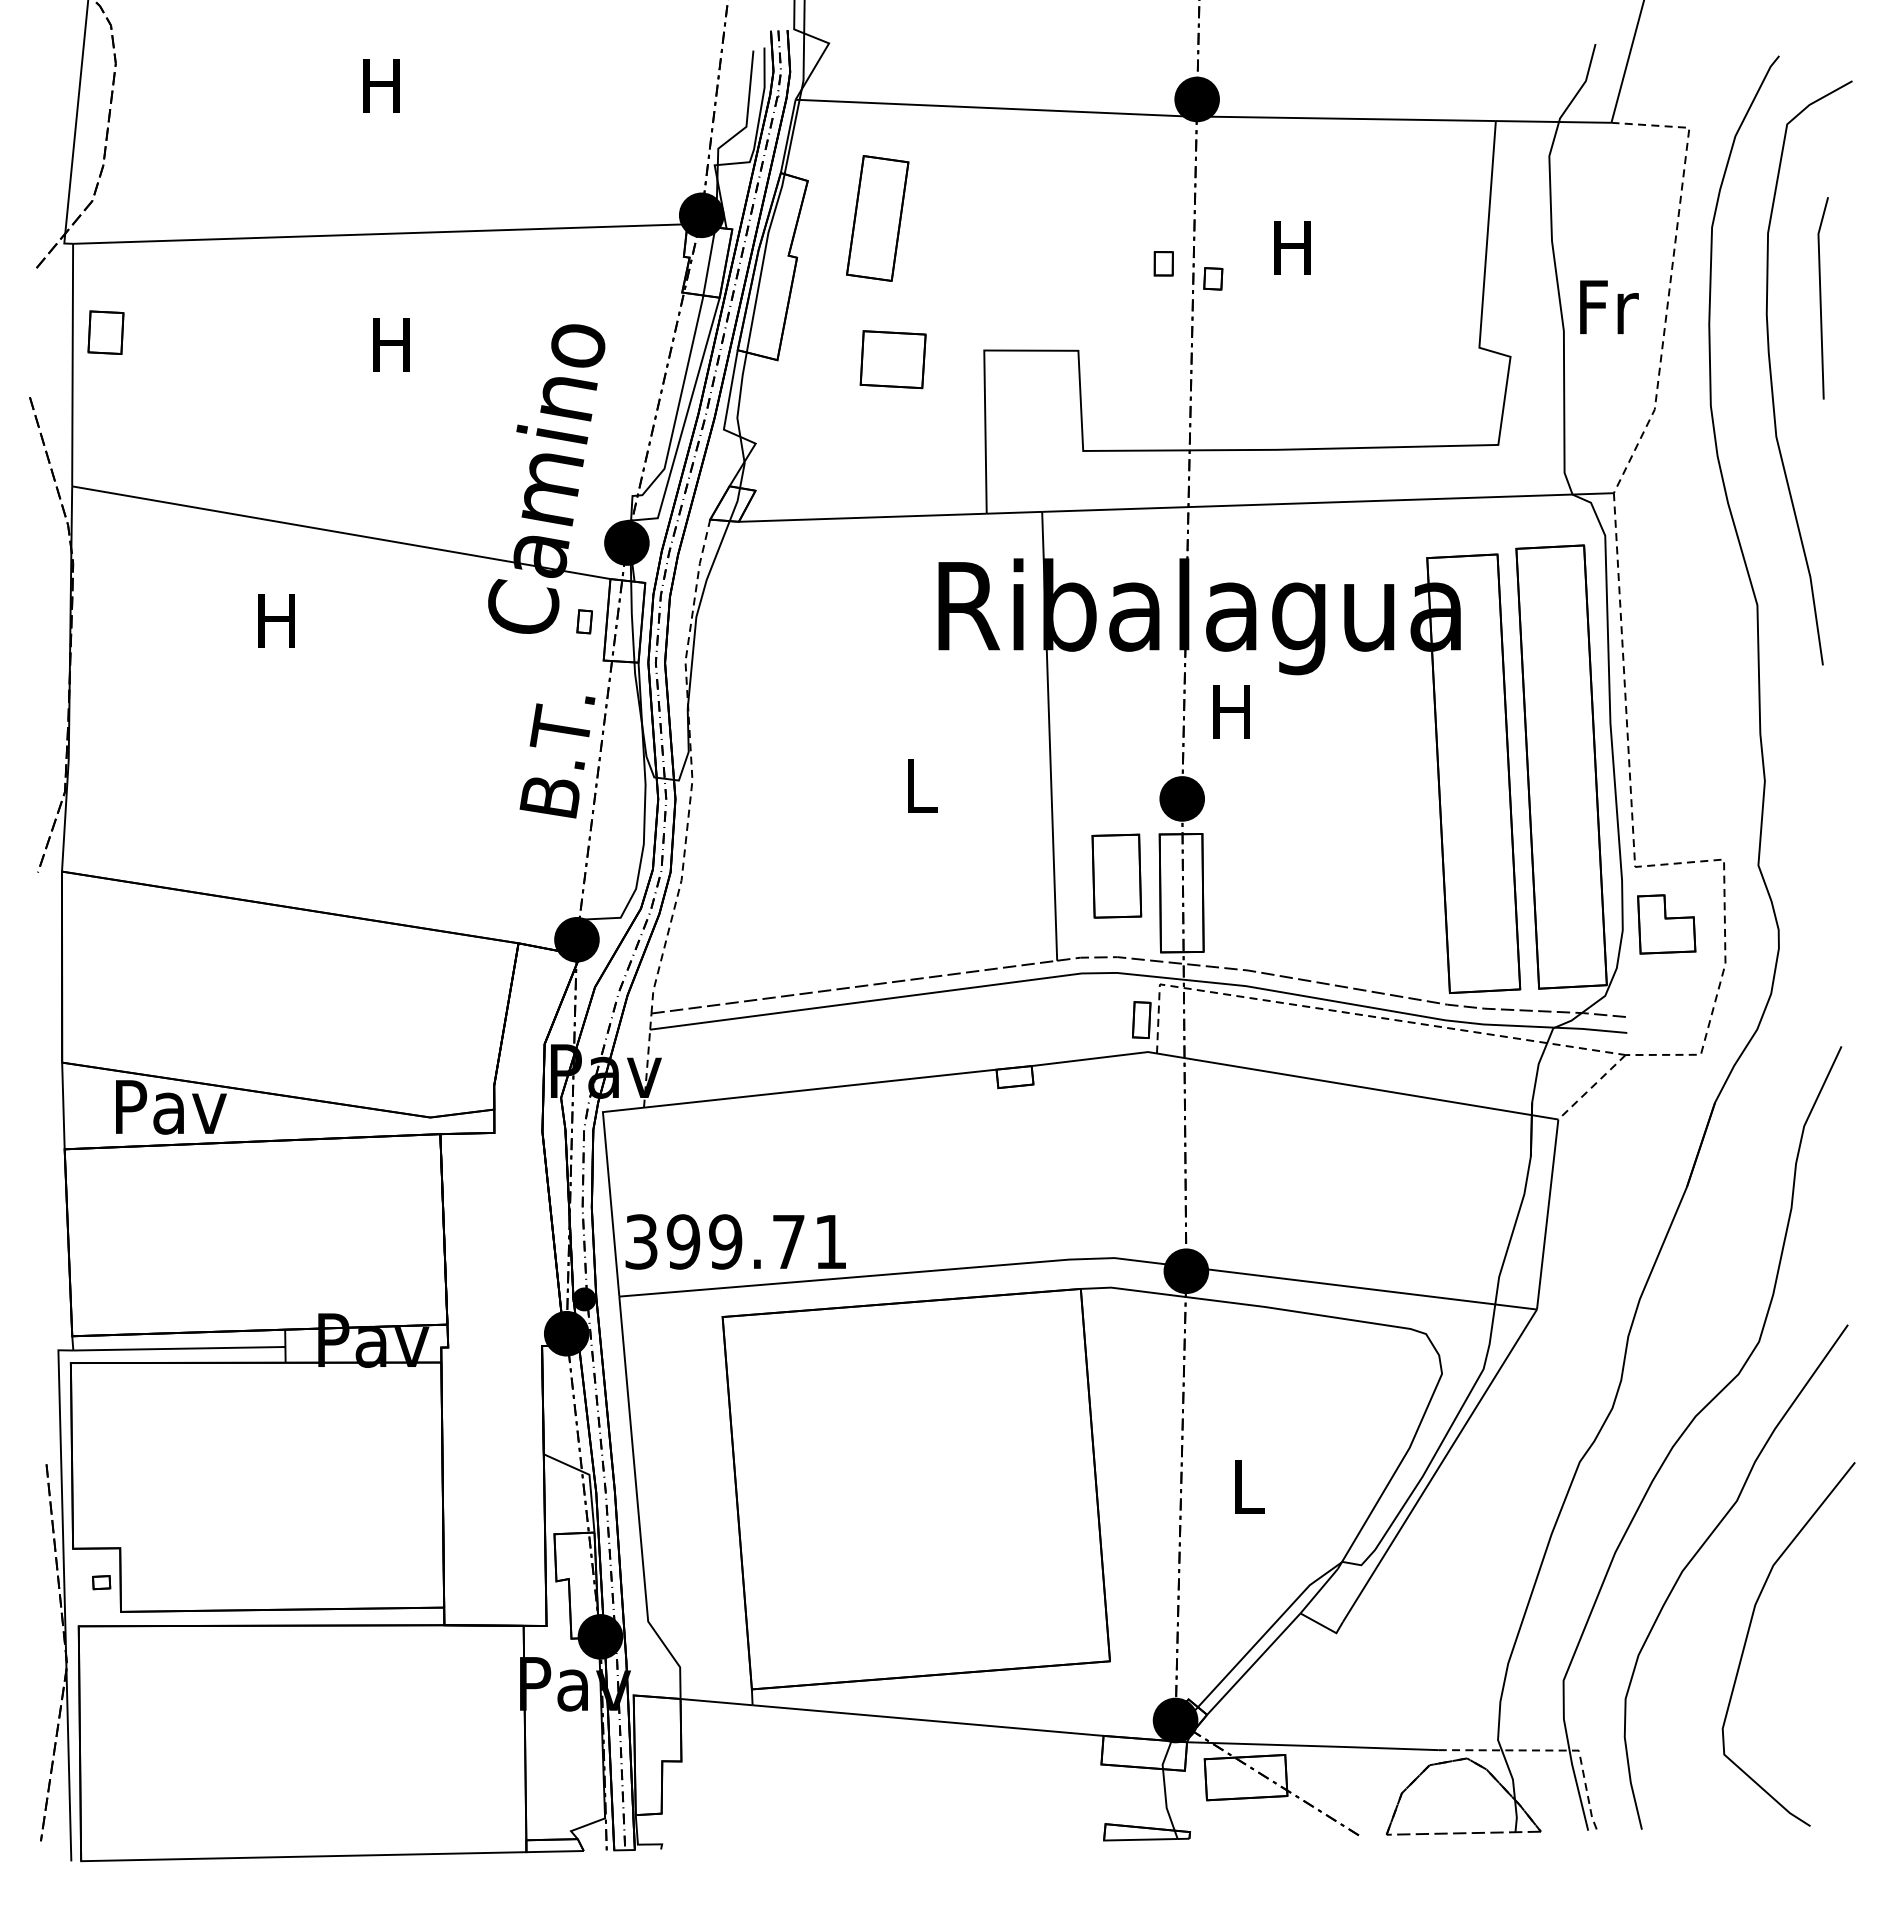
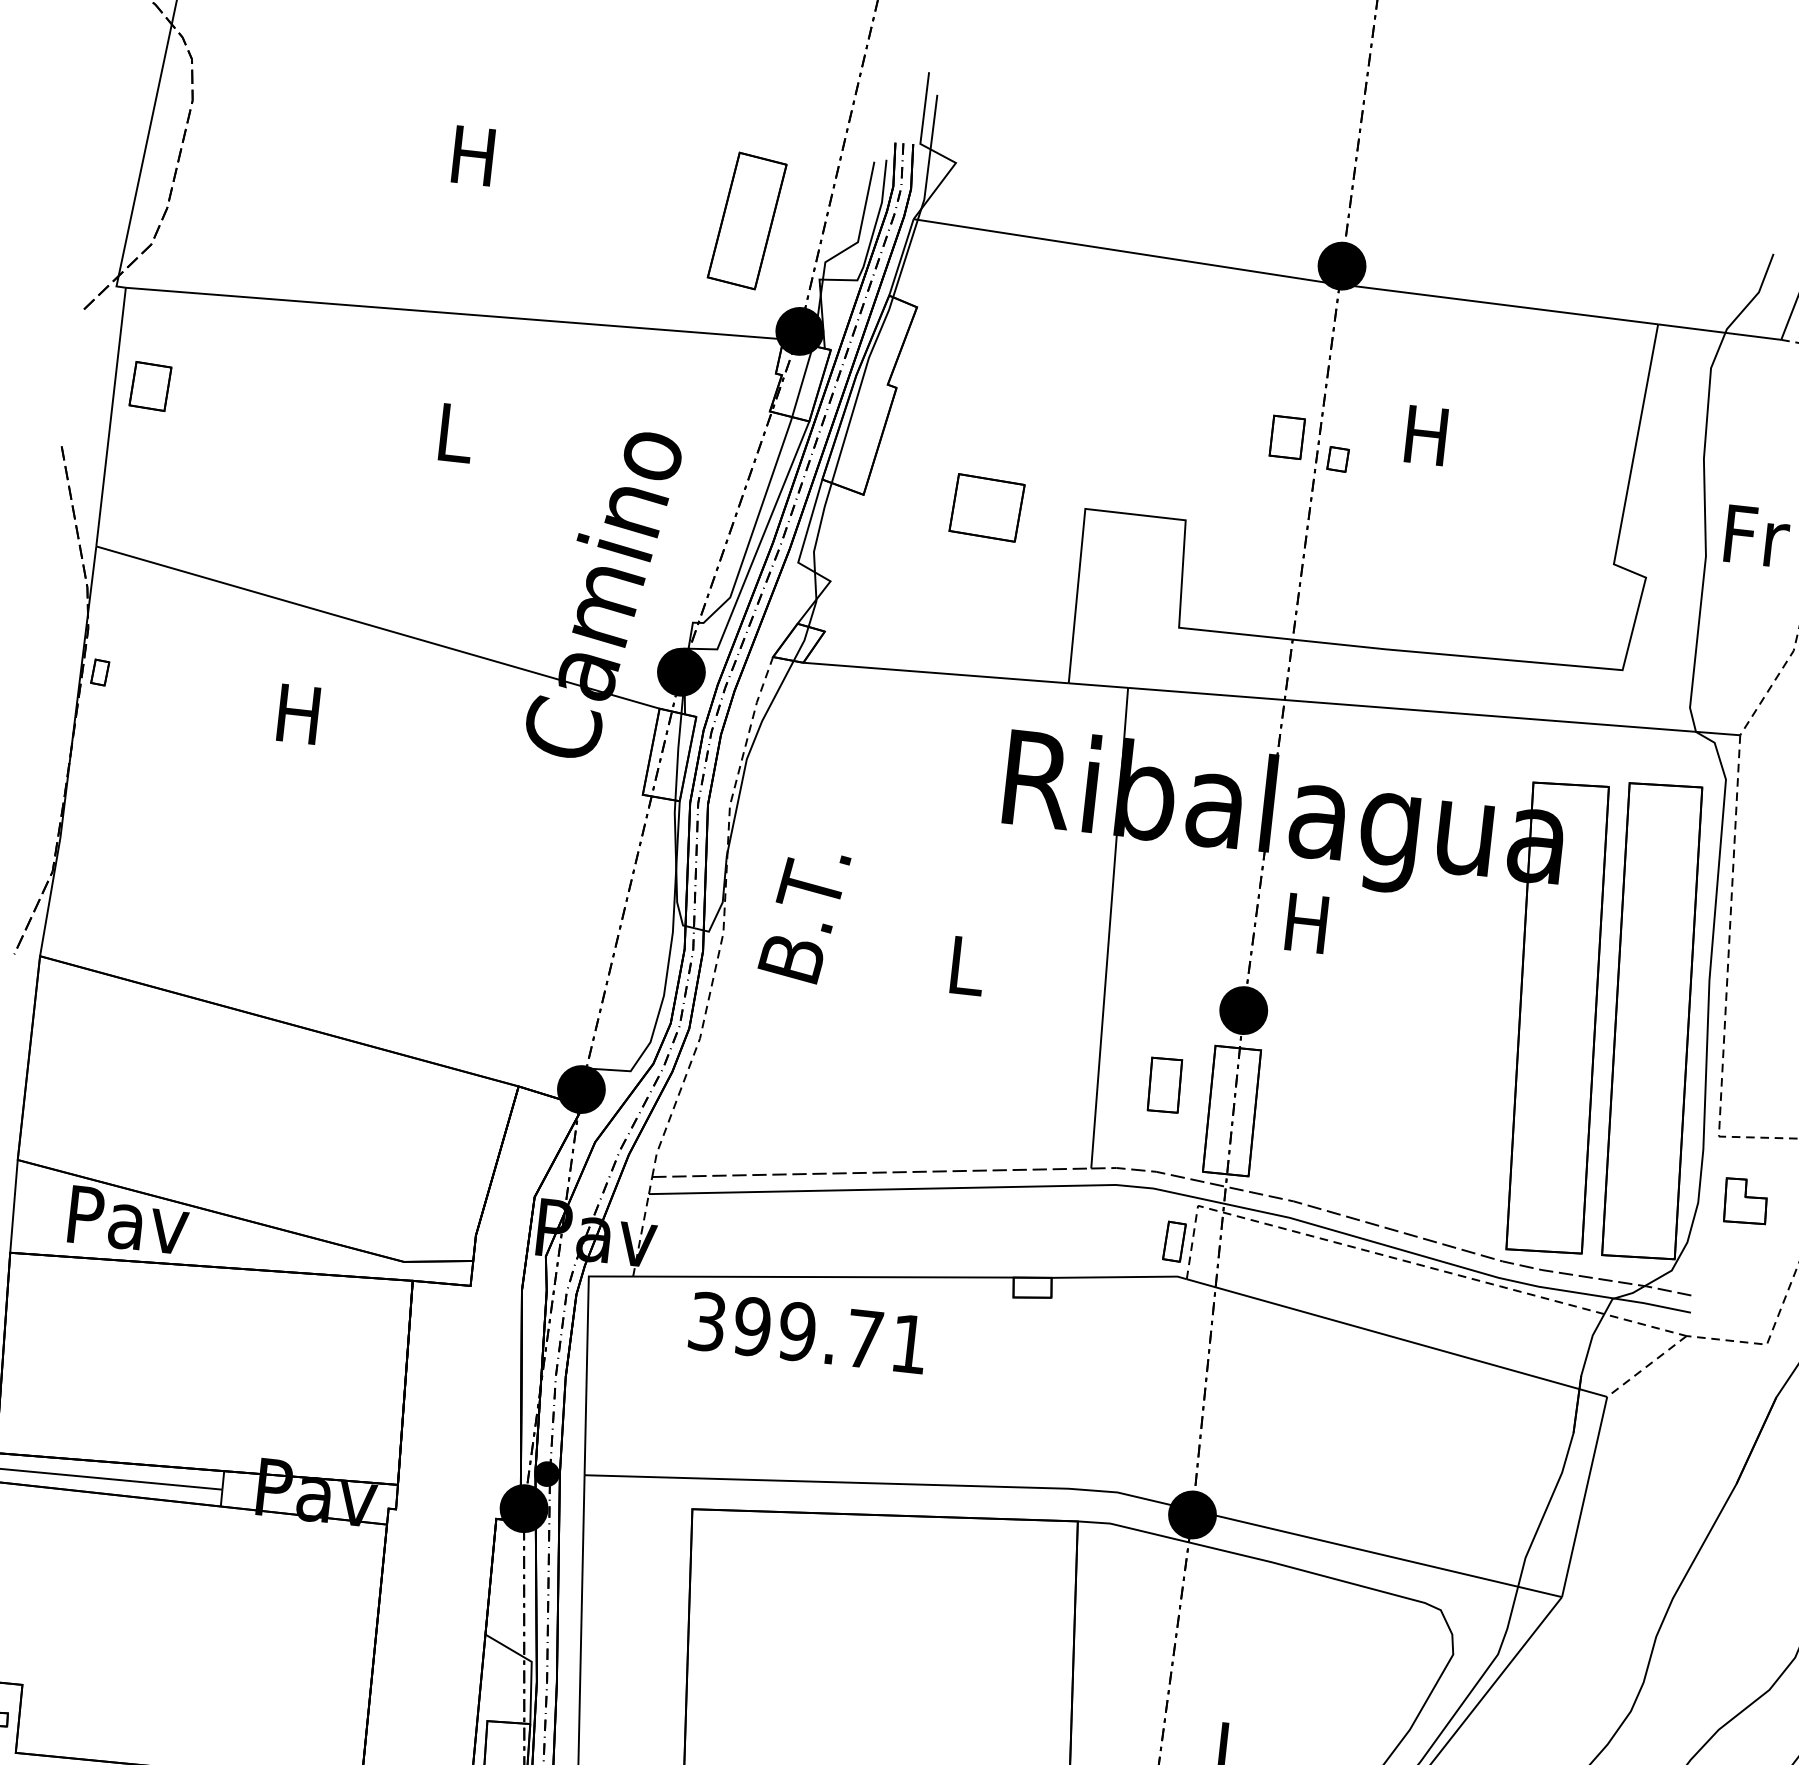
part: (877, 218) -> (746, 221), moved
part: (1163, 263) -> (1286, 437), size x1.6
text: (391, 344) -> (453, 432), H -> L
part: (584, 621) -> (100, 672), moved
text: (557, 757) -> (804, 917), moved
part: (1116, 875) -> (1164, 1084), size x0.6
part: (1666, 924) -> (1745, 1201), size x0.7
text: (735, 1241) -> (807, 1332), moved

